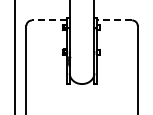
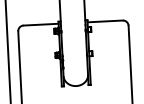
line: (49, 20) -> (40, 24), dashed -> solid
line: (114, 20) -> (105, 21), dashed -> solid

